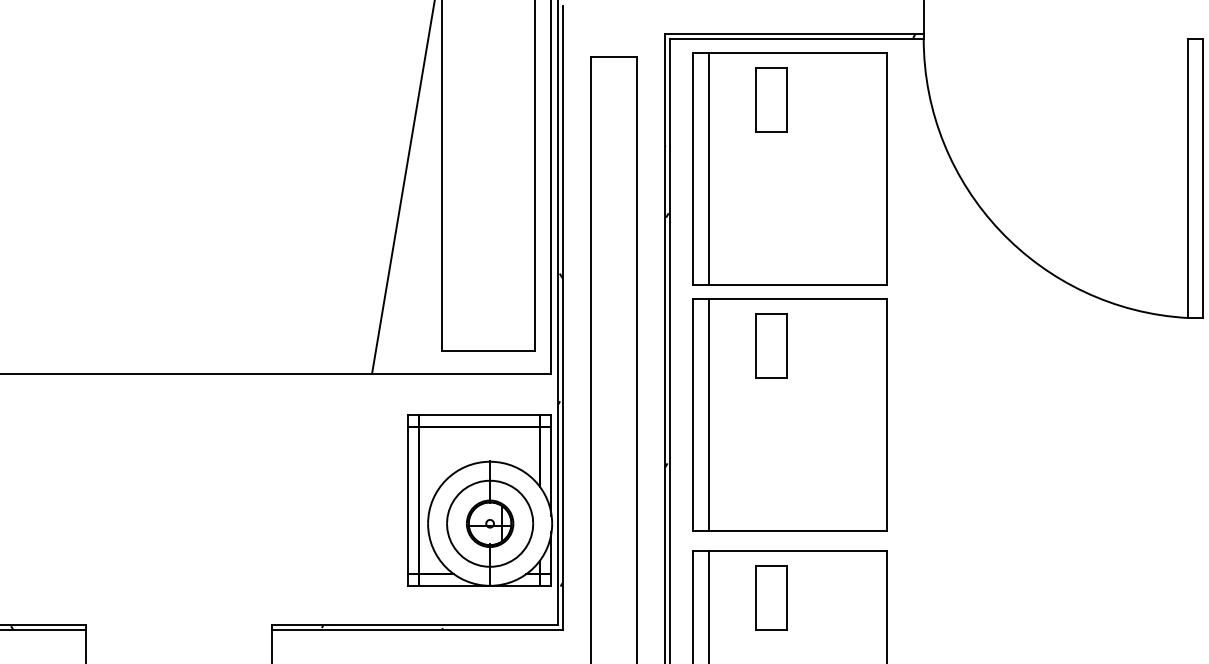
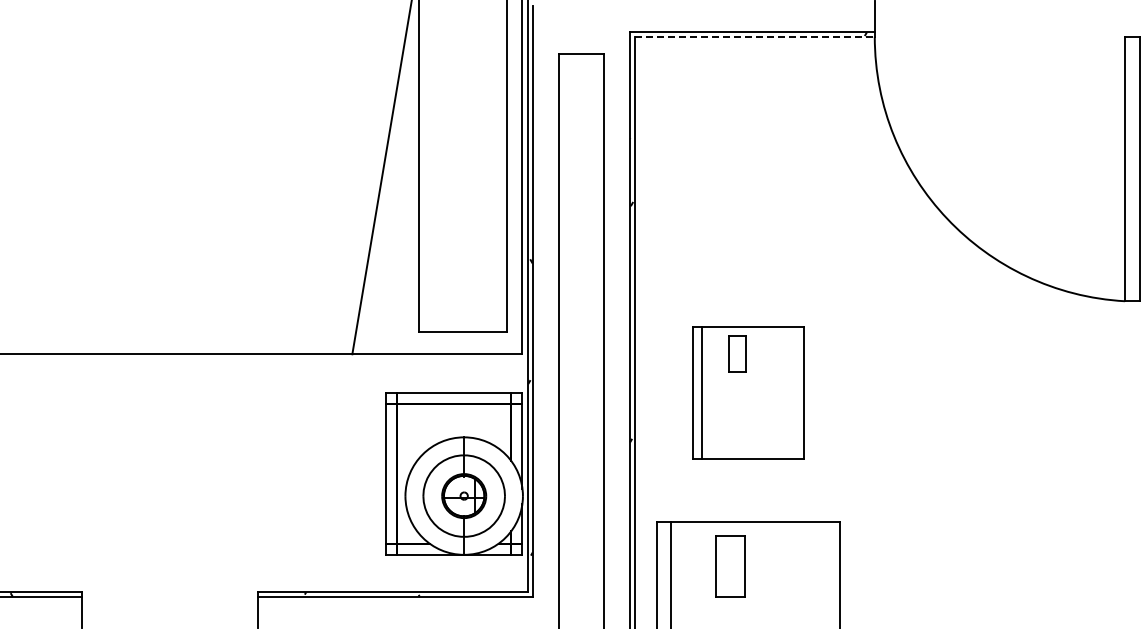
line: (797, 38) -> (755, 36), solid -> dashed
part: (790, 168) -> (748, 159), removed
part: (790, 414) -> (748, 392), size x0.6

